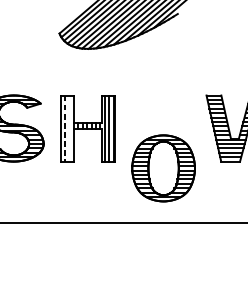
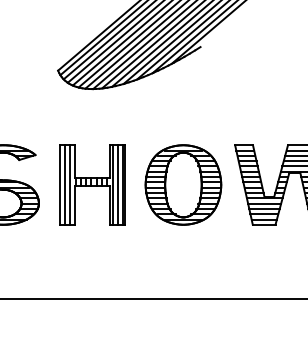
line: (64, 128) -> (64, 185), dashed -> solid
line: (69, 128) -> (70, 184), added
part: (163, 167) -> (183, 184), moved

